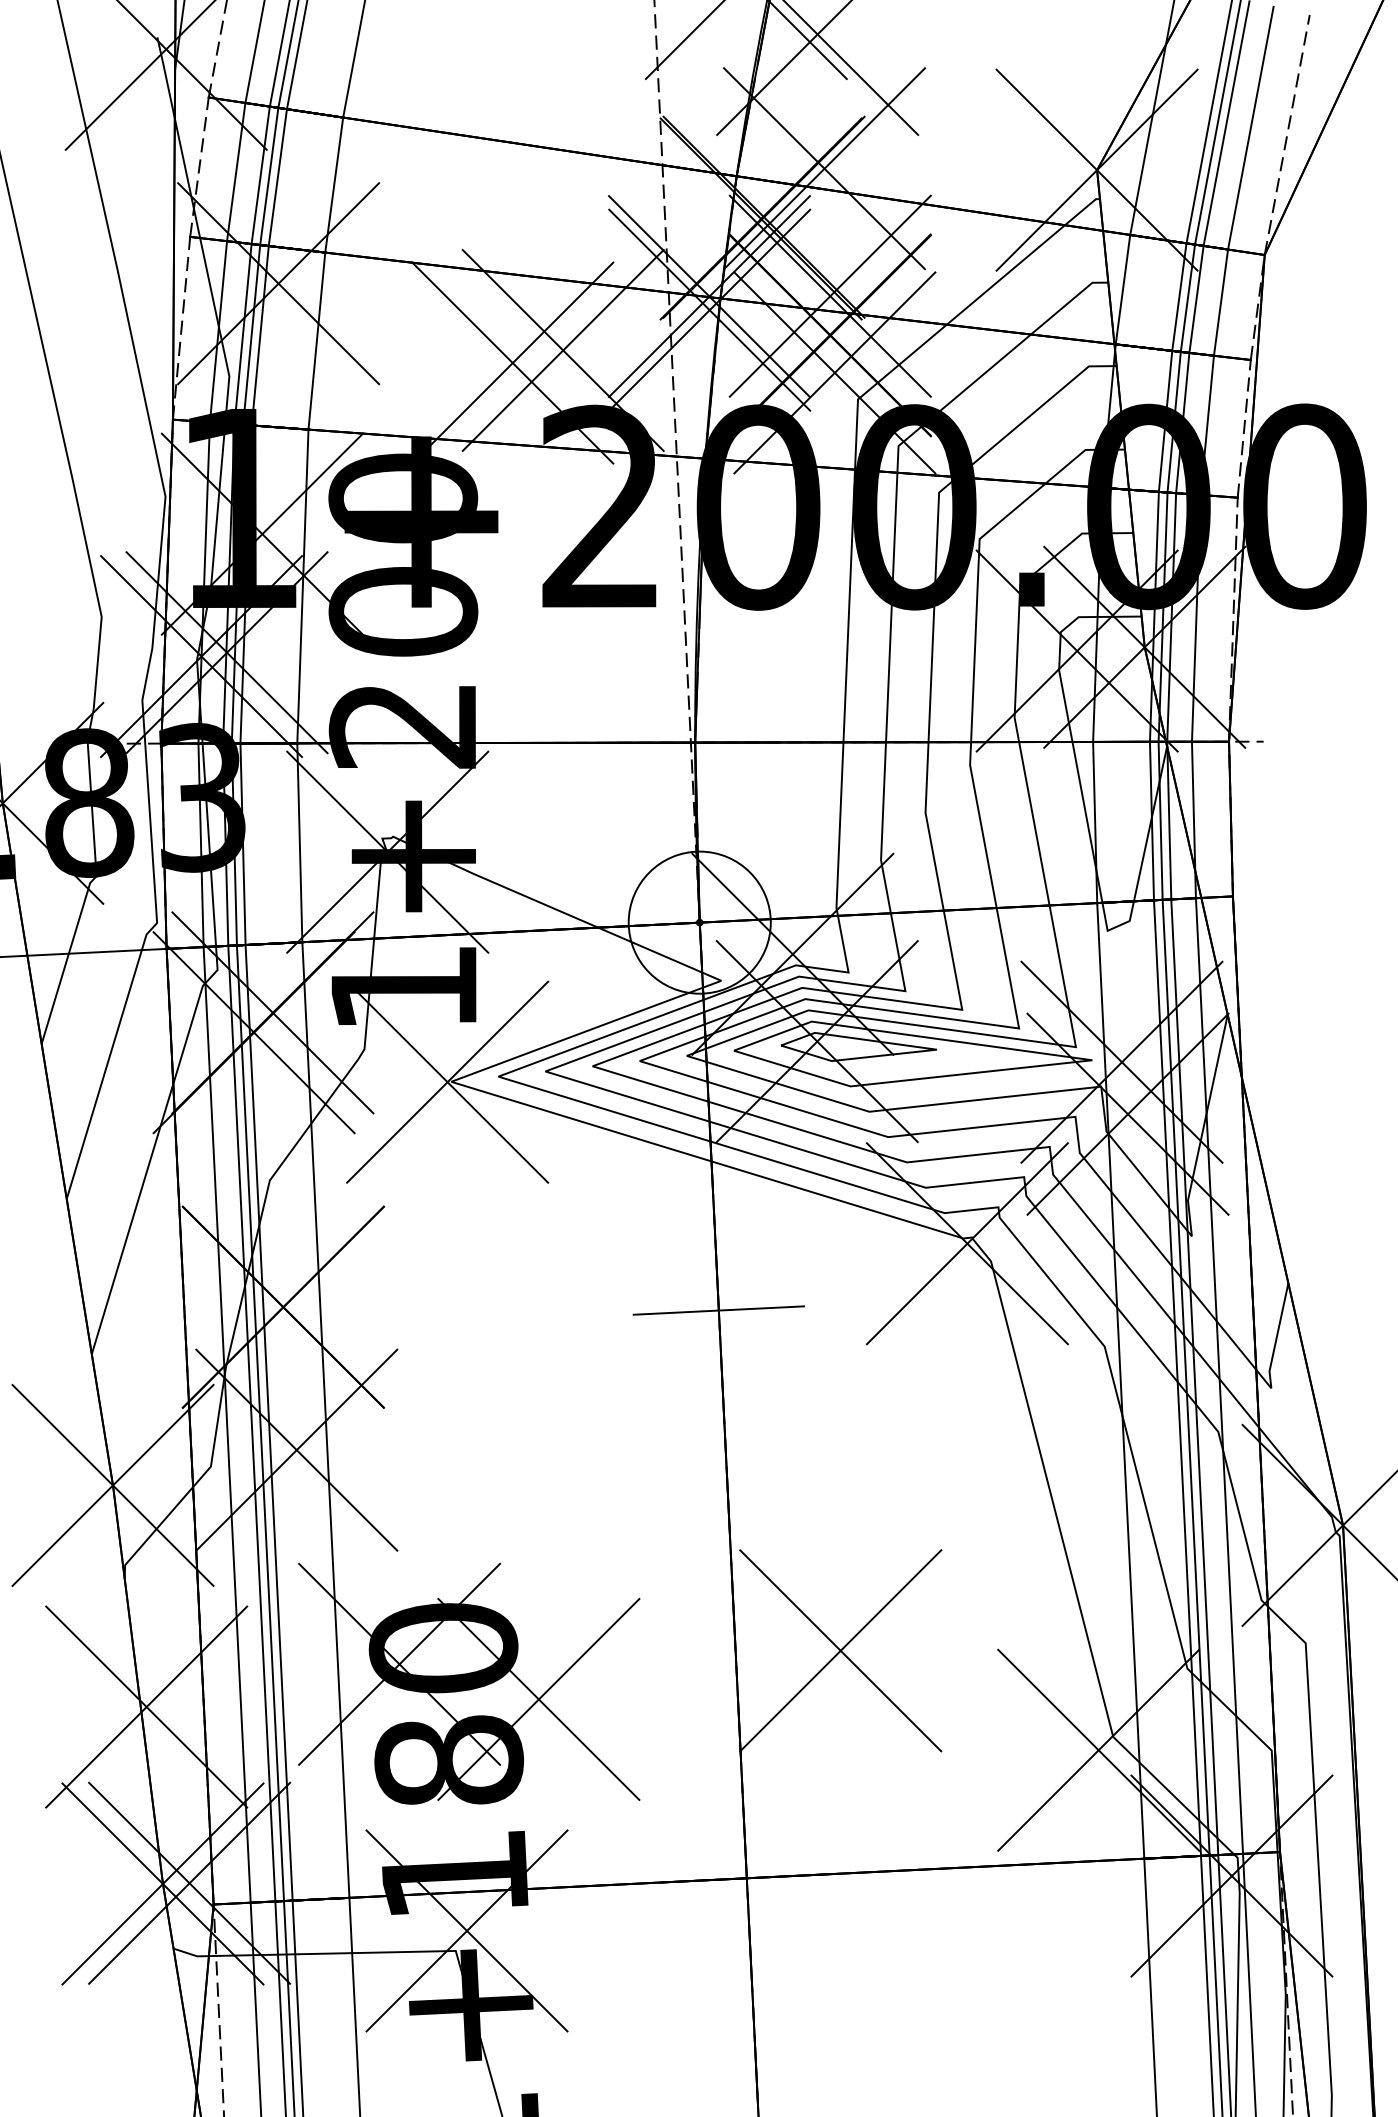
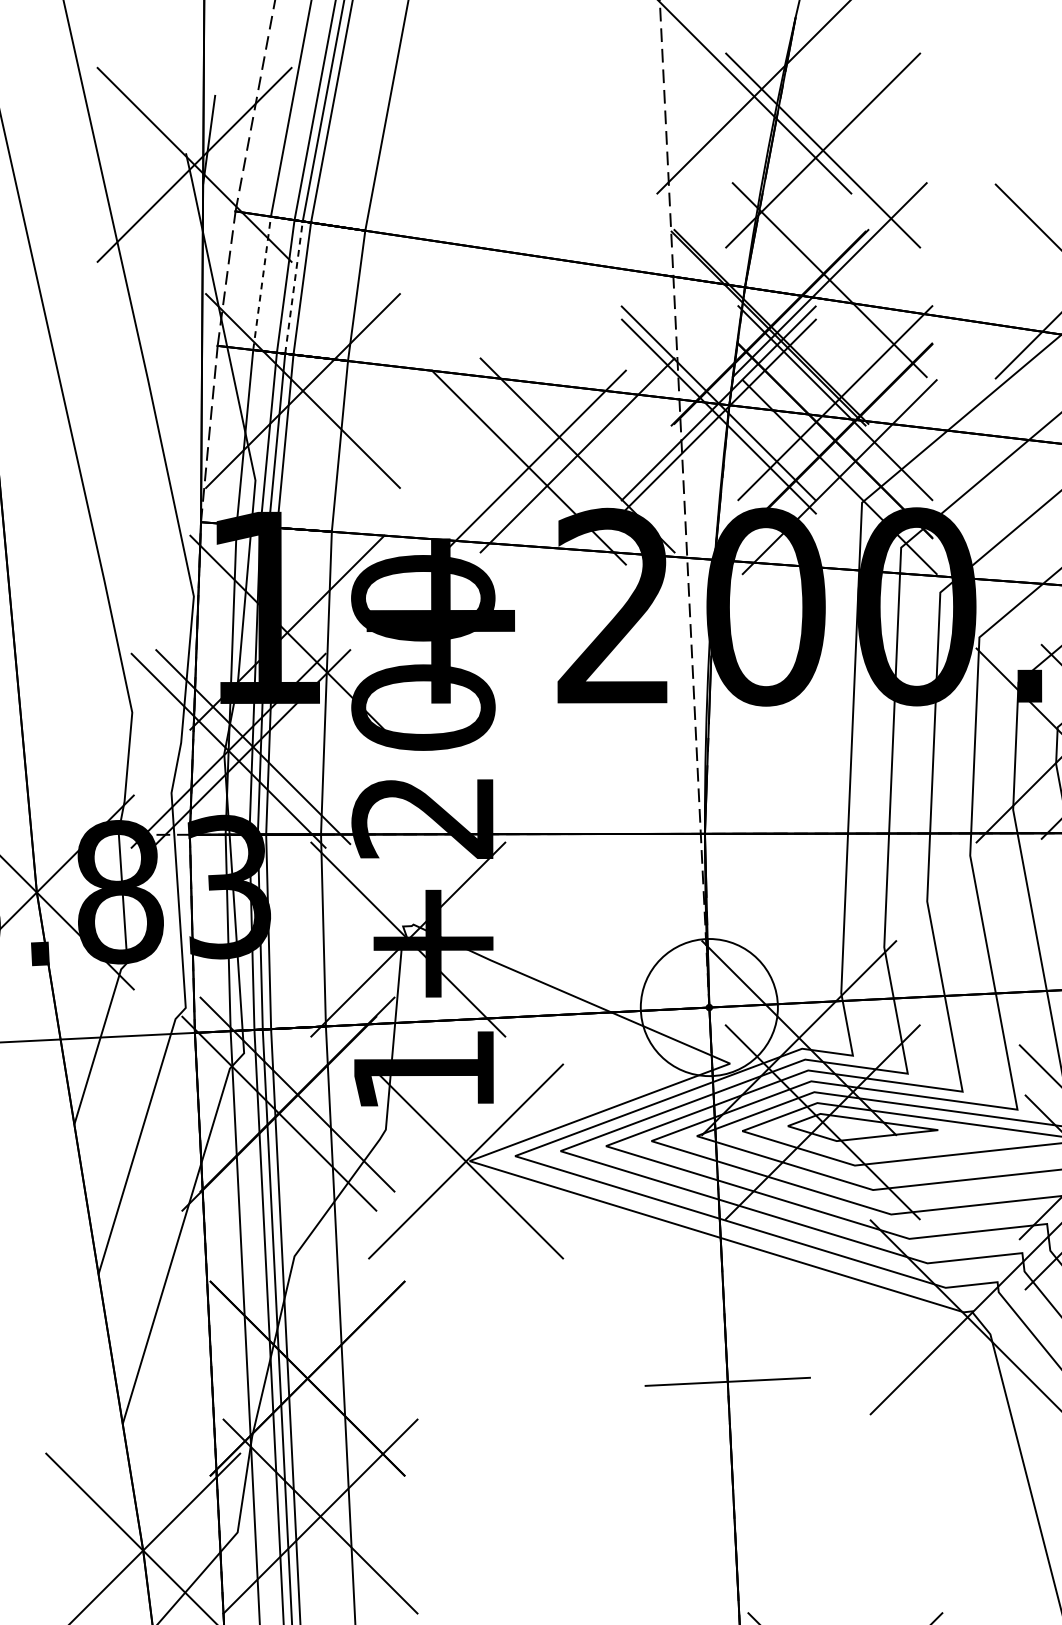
line: (236, 172) -> (262, 283), solid -> dashed
line: (269, 175) -> (294, 286), solid -> dashed

